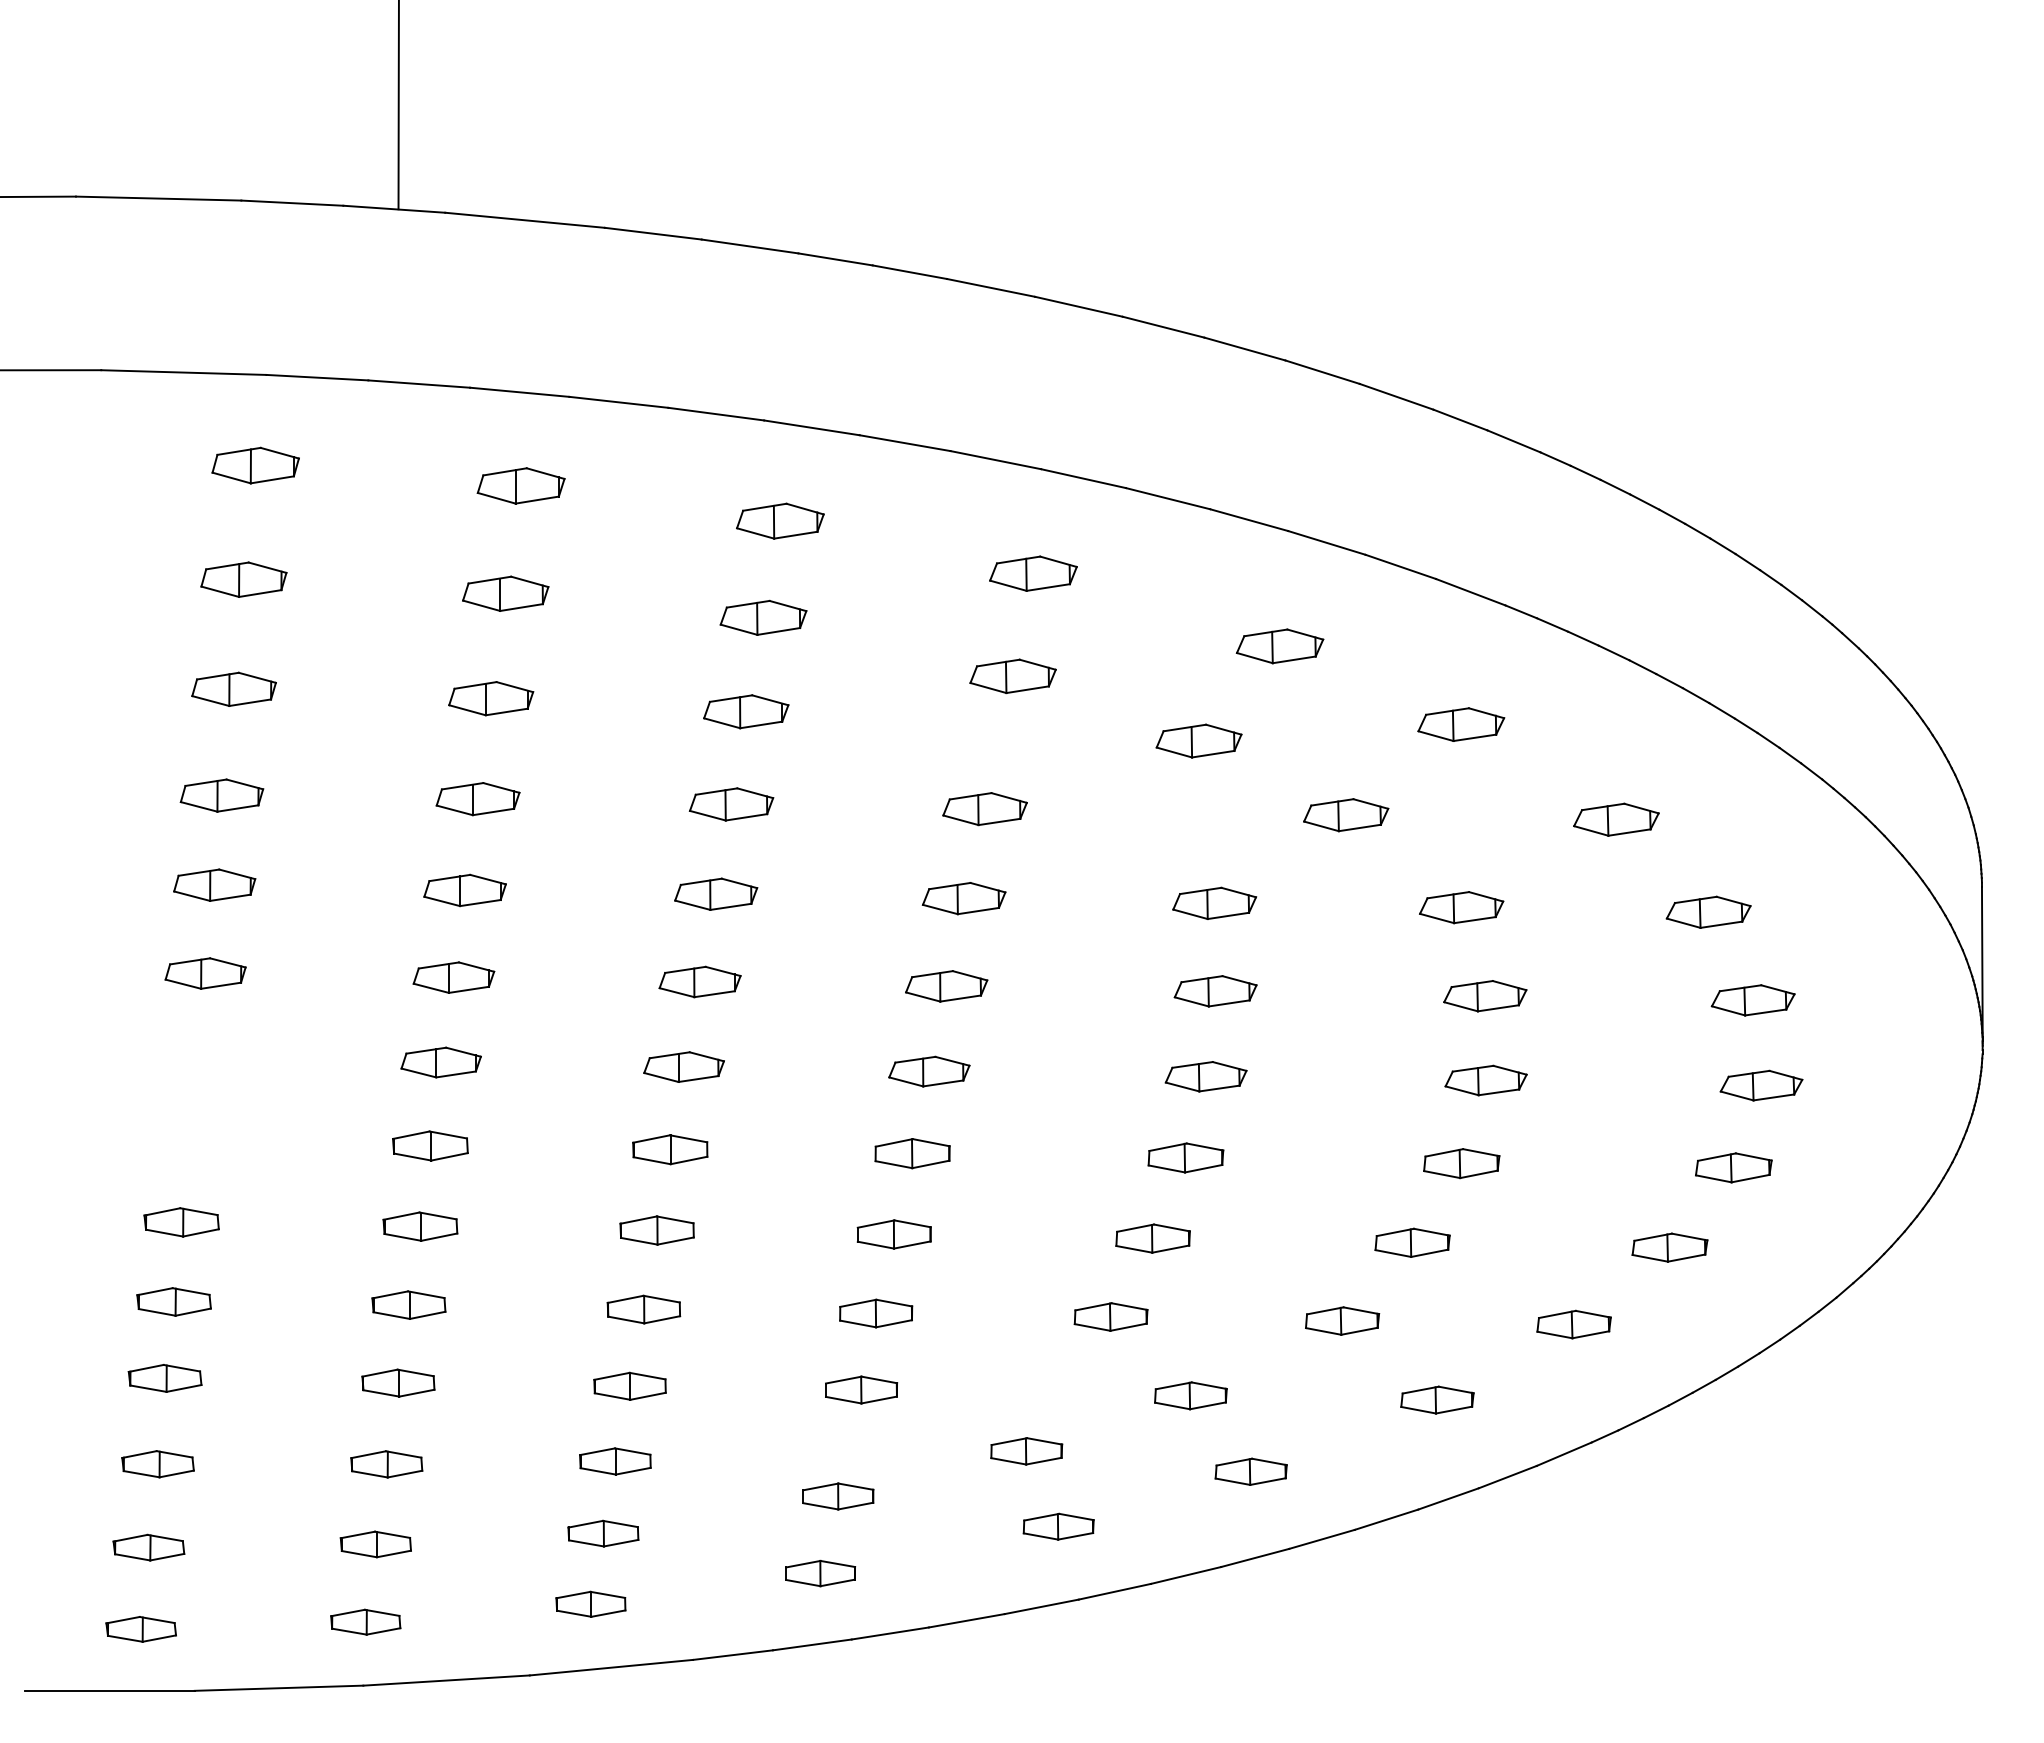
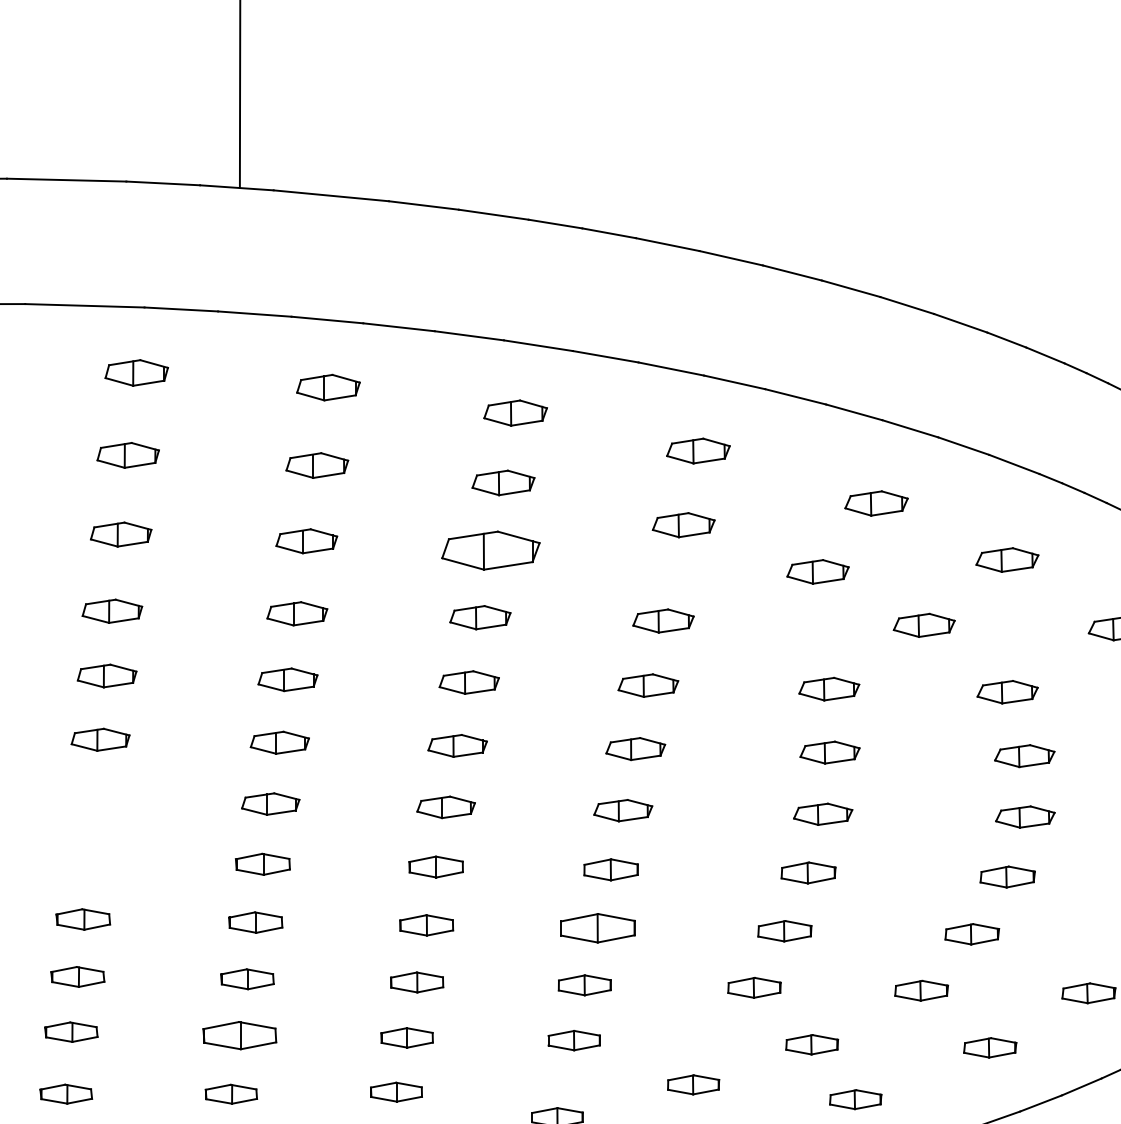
part: (746, 711) -> (491, 550), size x1.6
part: (893, 1234) -> (597, 928), size x1.4
part: (398, 1382) -> (239, 1035), size x1.4

